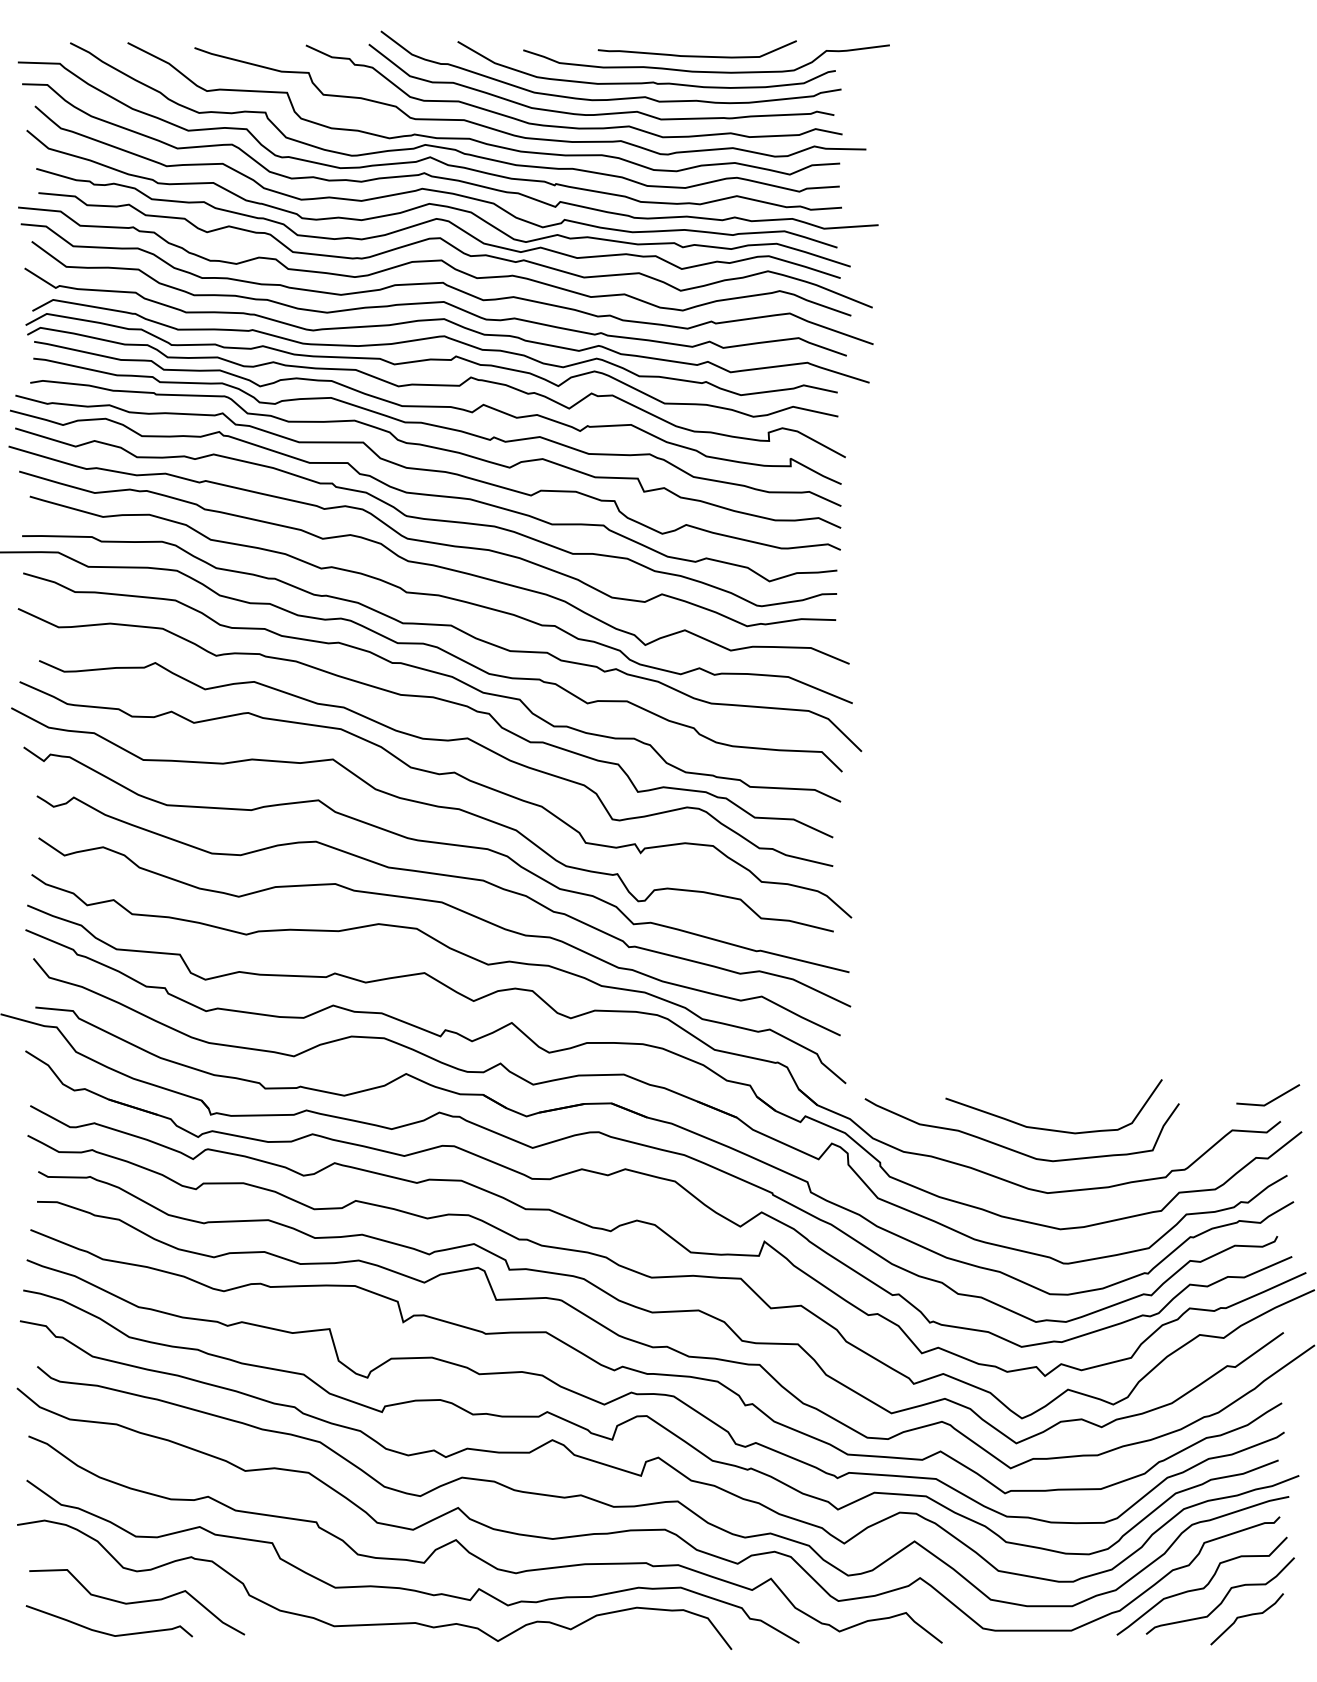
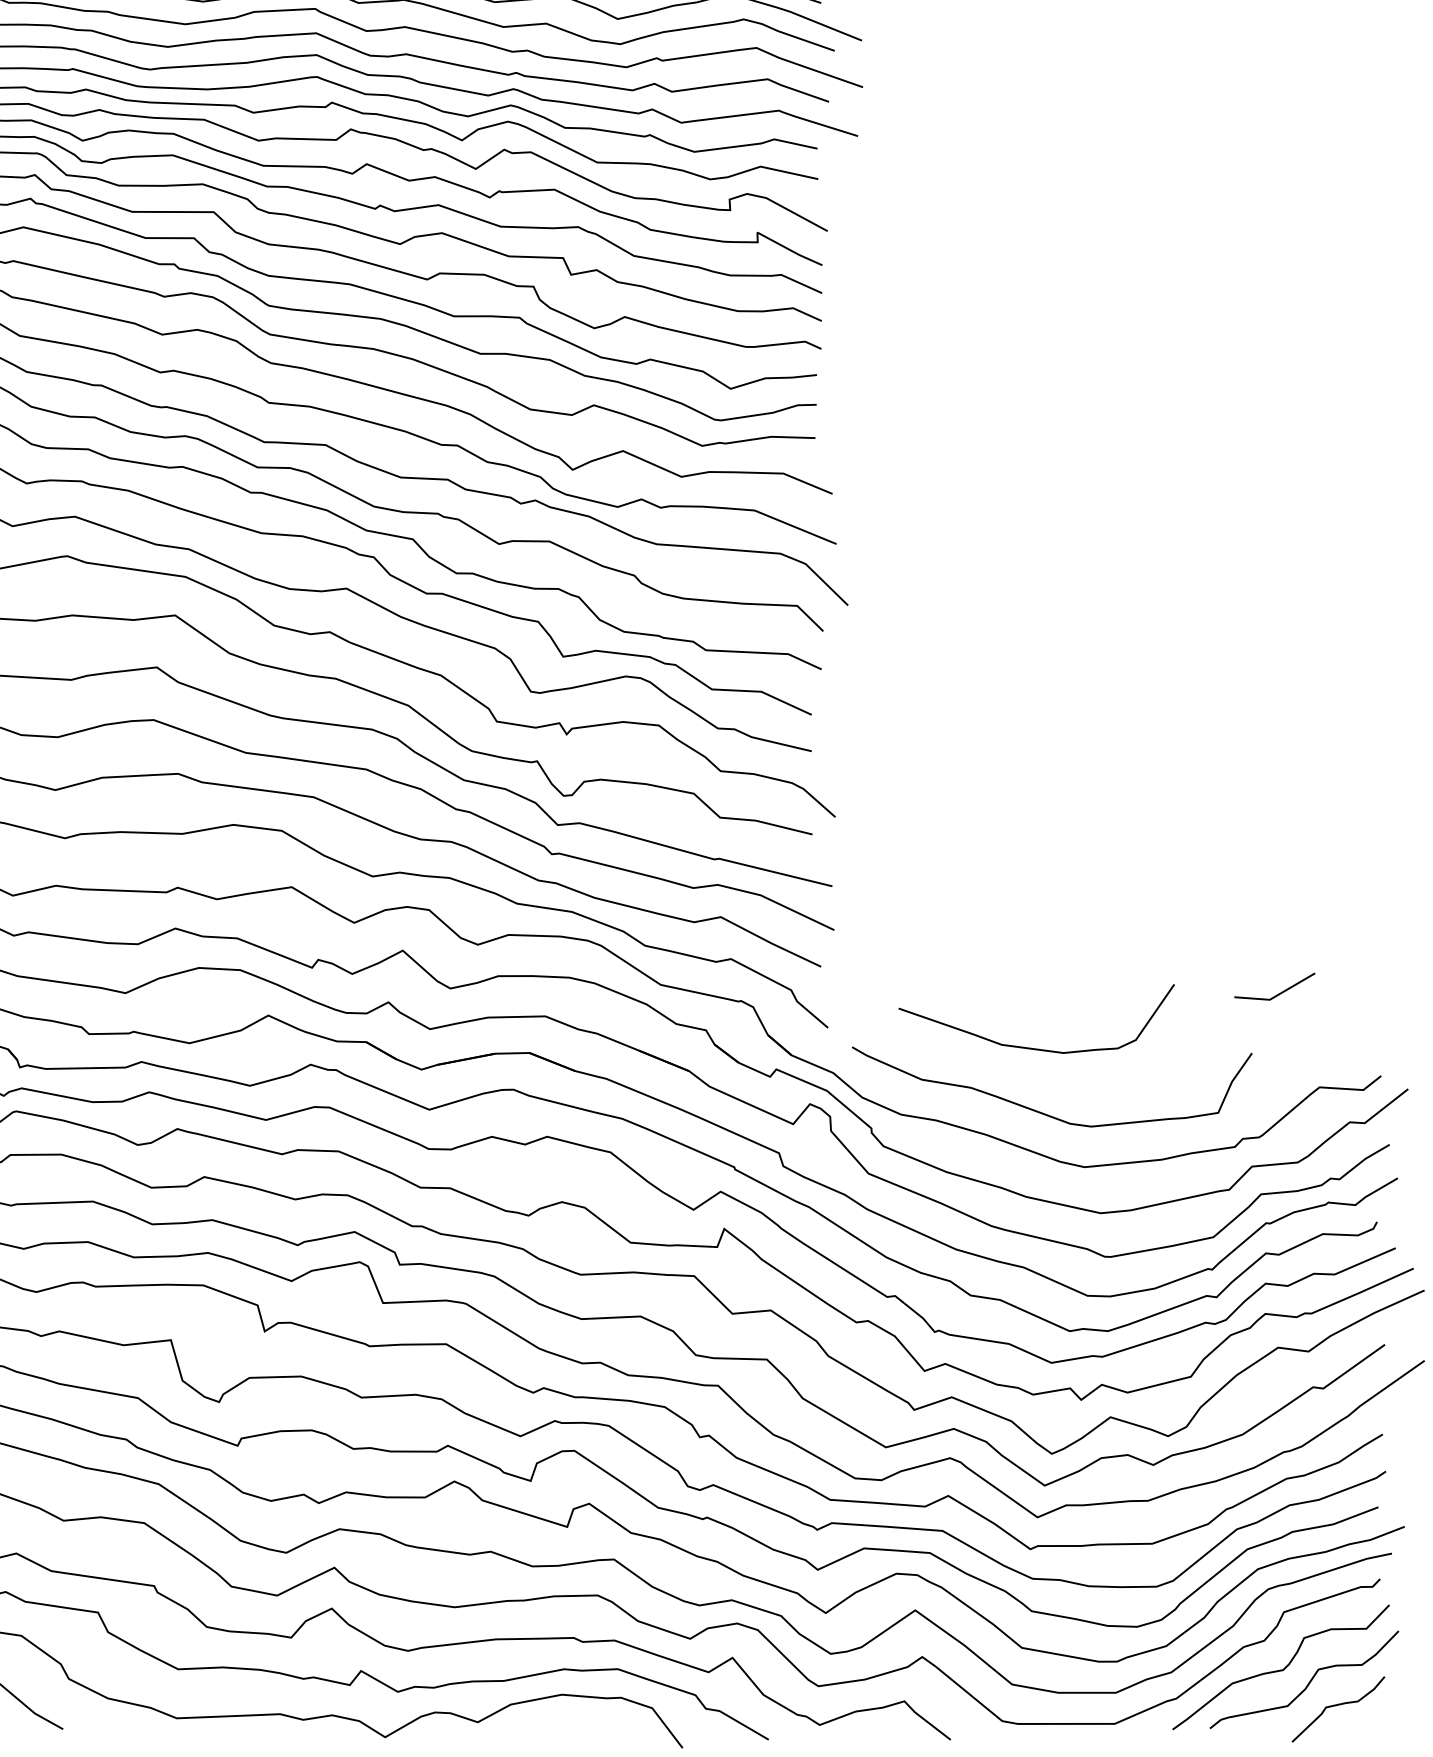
line: (1270, 1100) -> (1277, 993), moved
curve: (1047, 1128) -> (1028, 1046), moved

